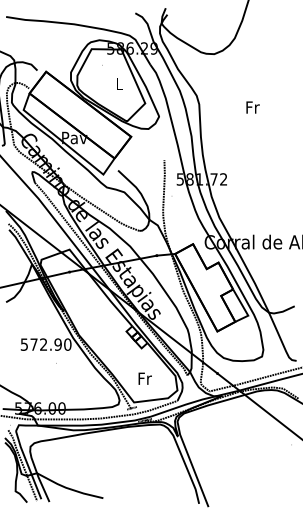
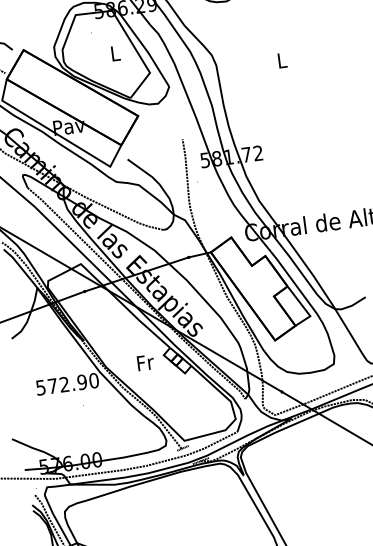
text: (252, 107) -> (281, 60), Fr -> L
text: (144, 378) -> (144, 362), moved

